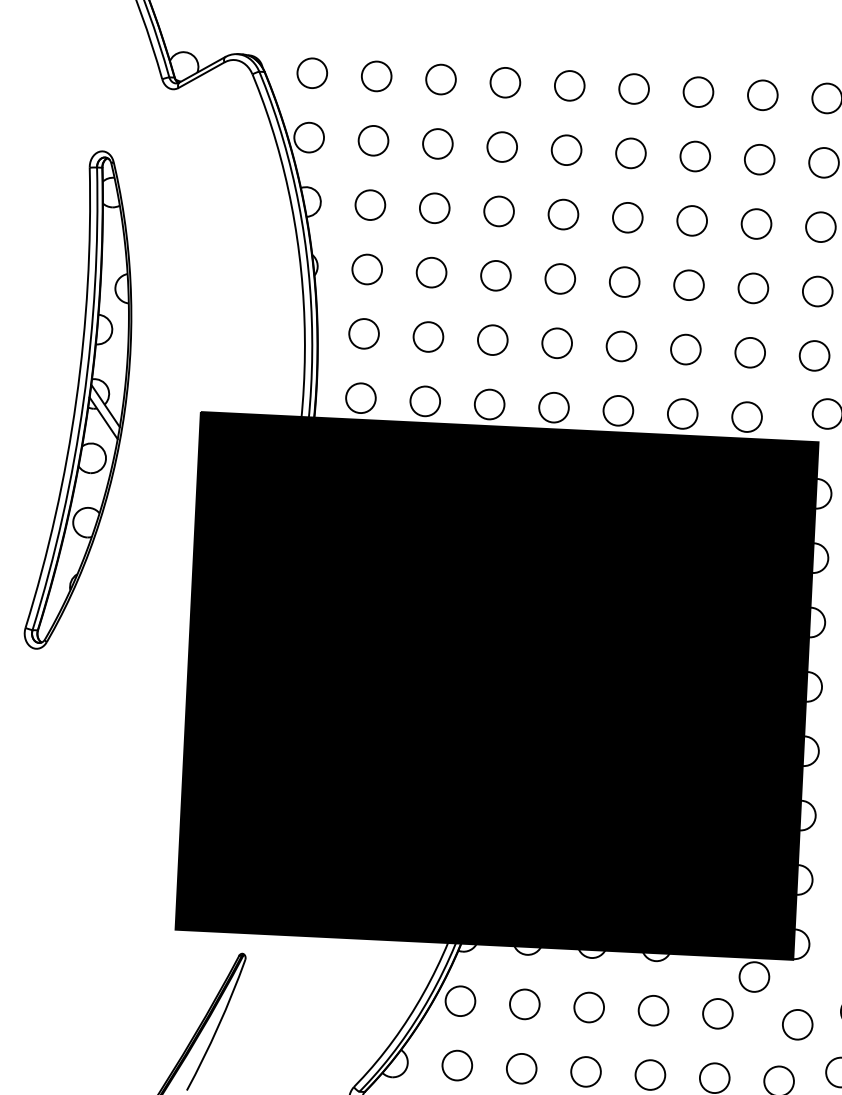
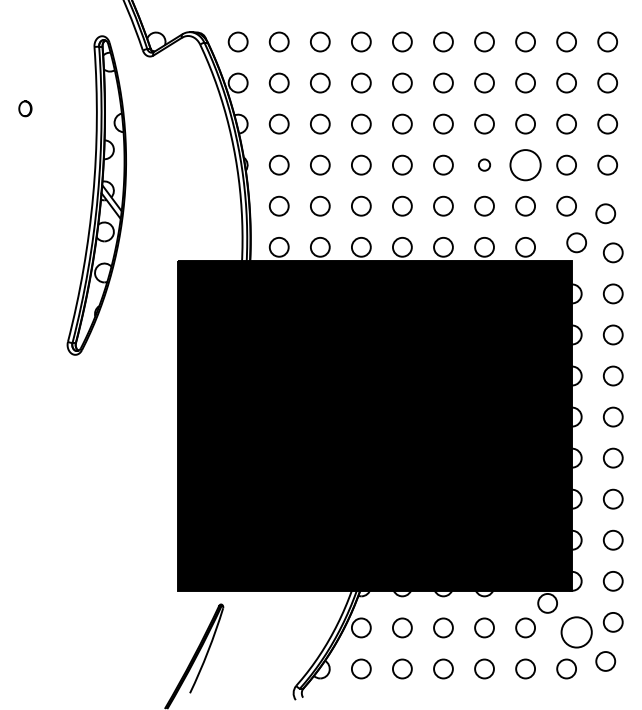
circle: (689, 284) -> (484, 164), size x0.6
circle: (753, 287) -> (525, 164), size x1.6
part: (81, 400) -> (96, 195), moved
circle: (797, 1023) -> (576, 631), size x1.6

